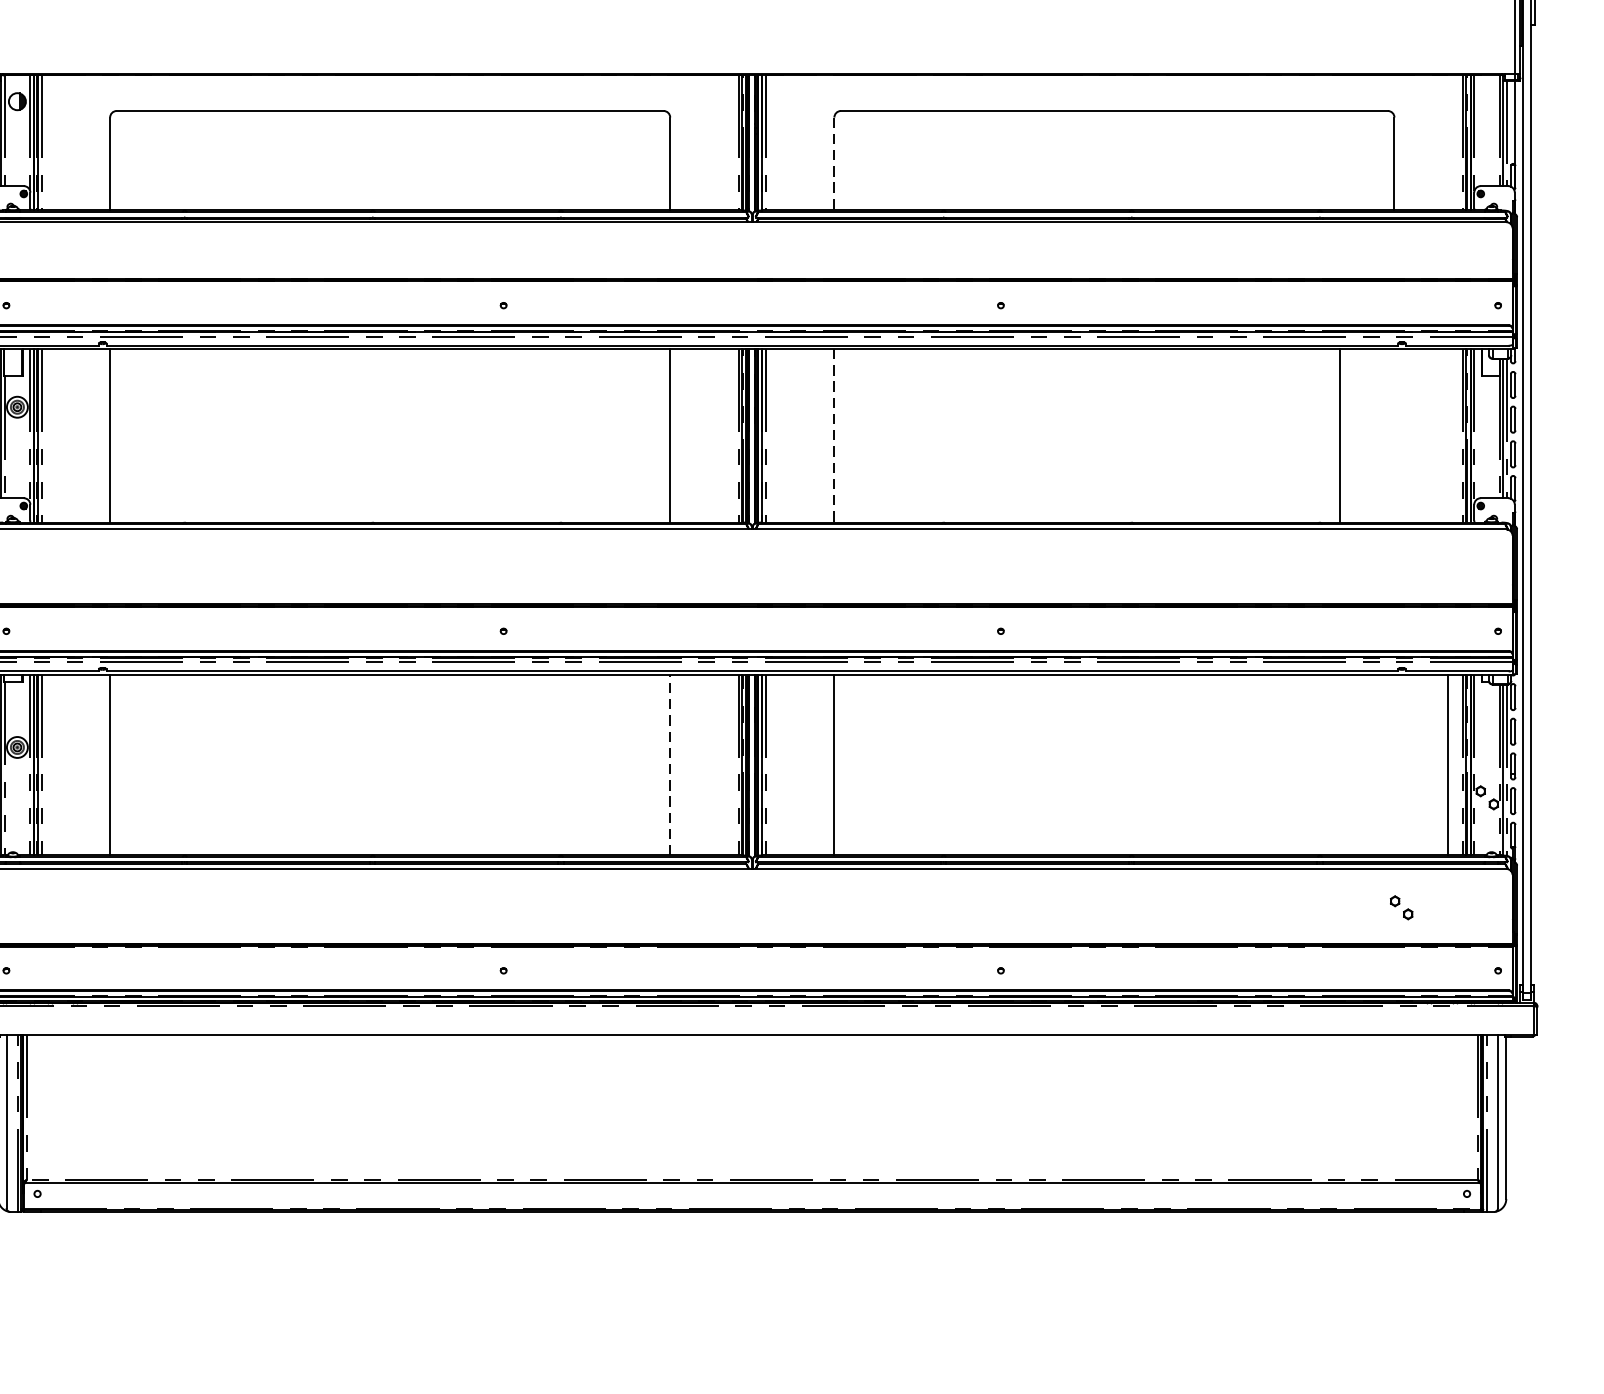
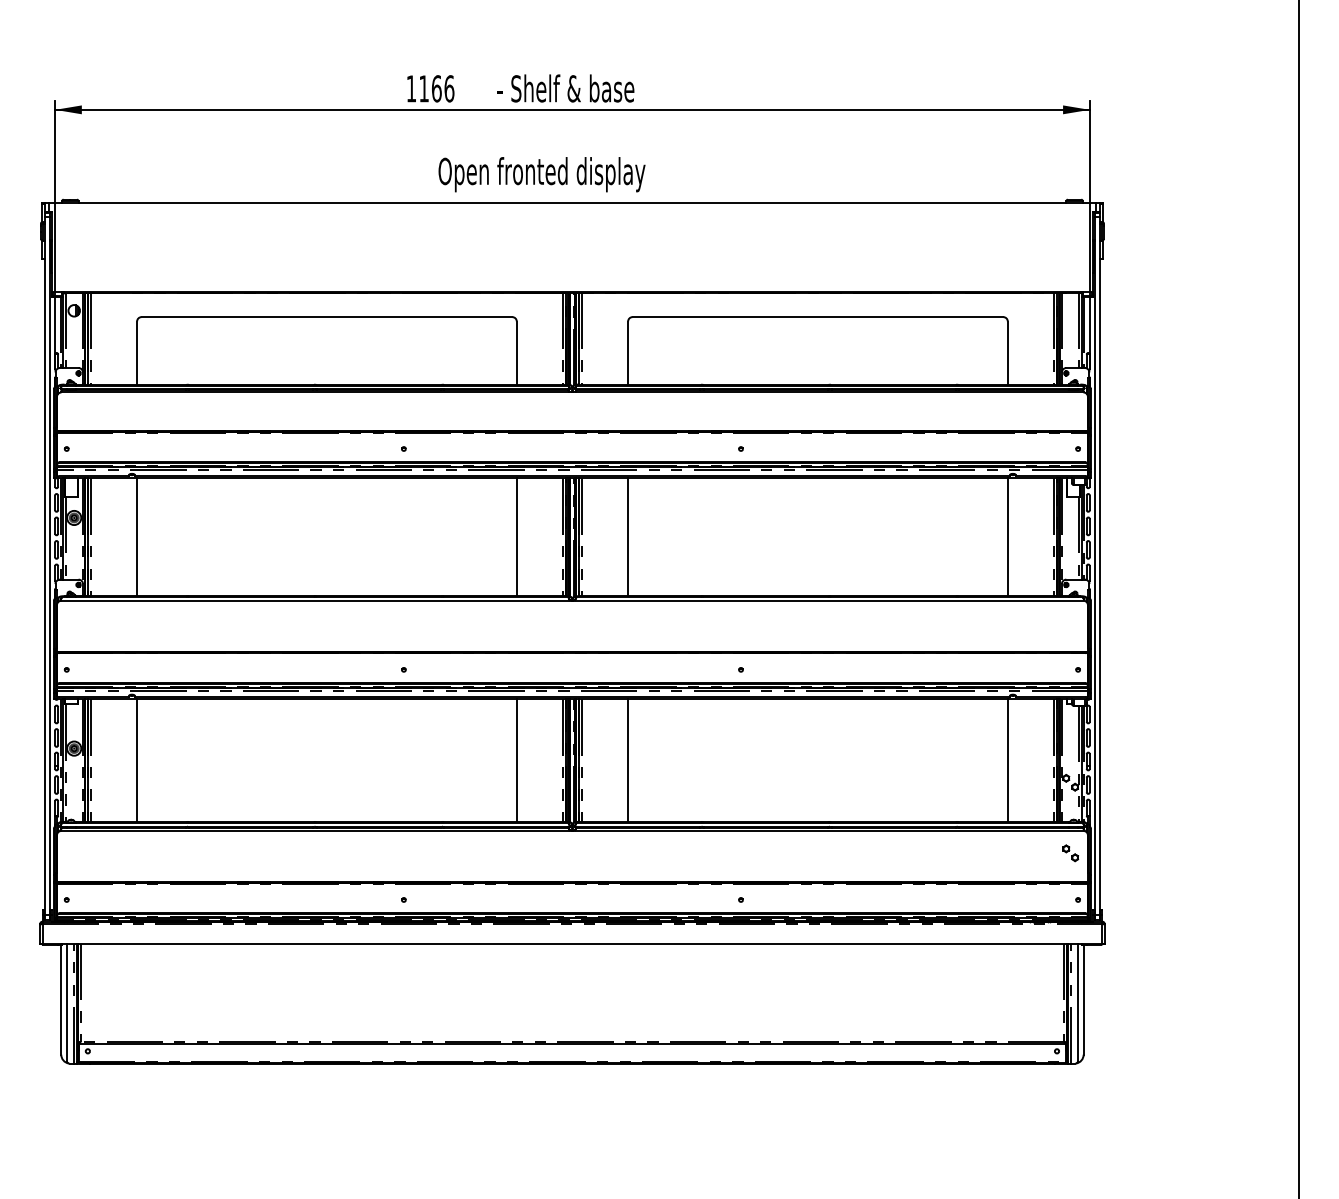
line: (834, 164) -> (628, 353), dashed -> solid
line: (834, 436) -> (628, 537), dashed -> solid
line: (1339, 436) -> (1007, 537), moved
line: (669, 764) -> (516, 760), dashed -> solid
line: (1447, 764) -> (1007, 760), moved
part: (1401, 908) -> (1070, 853), moved

